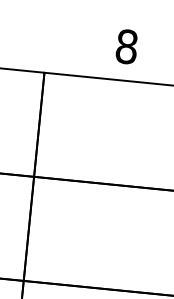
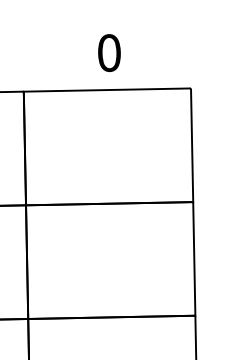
text: (127, 46) -> (109, 52), 8 -> 0

